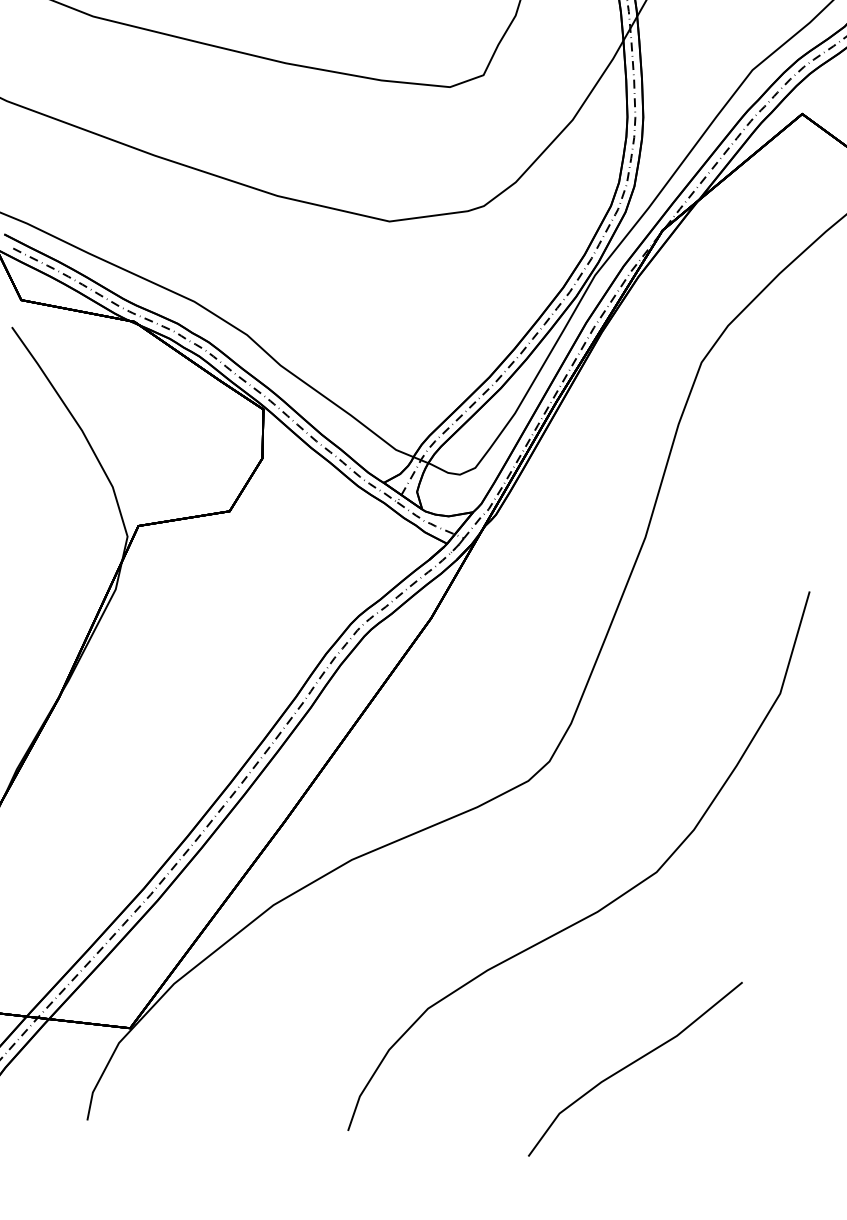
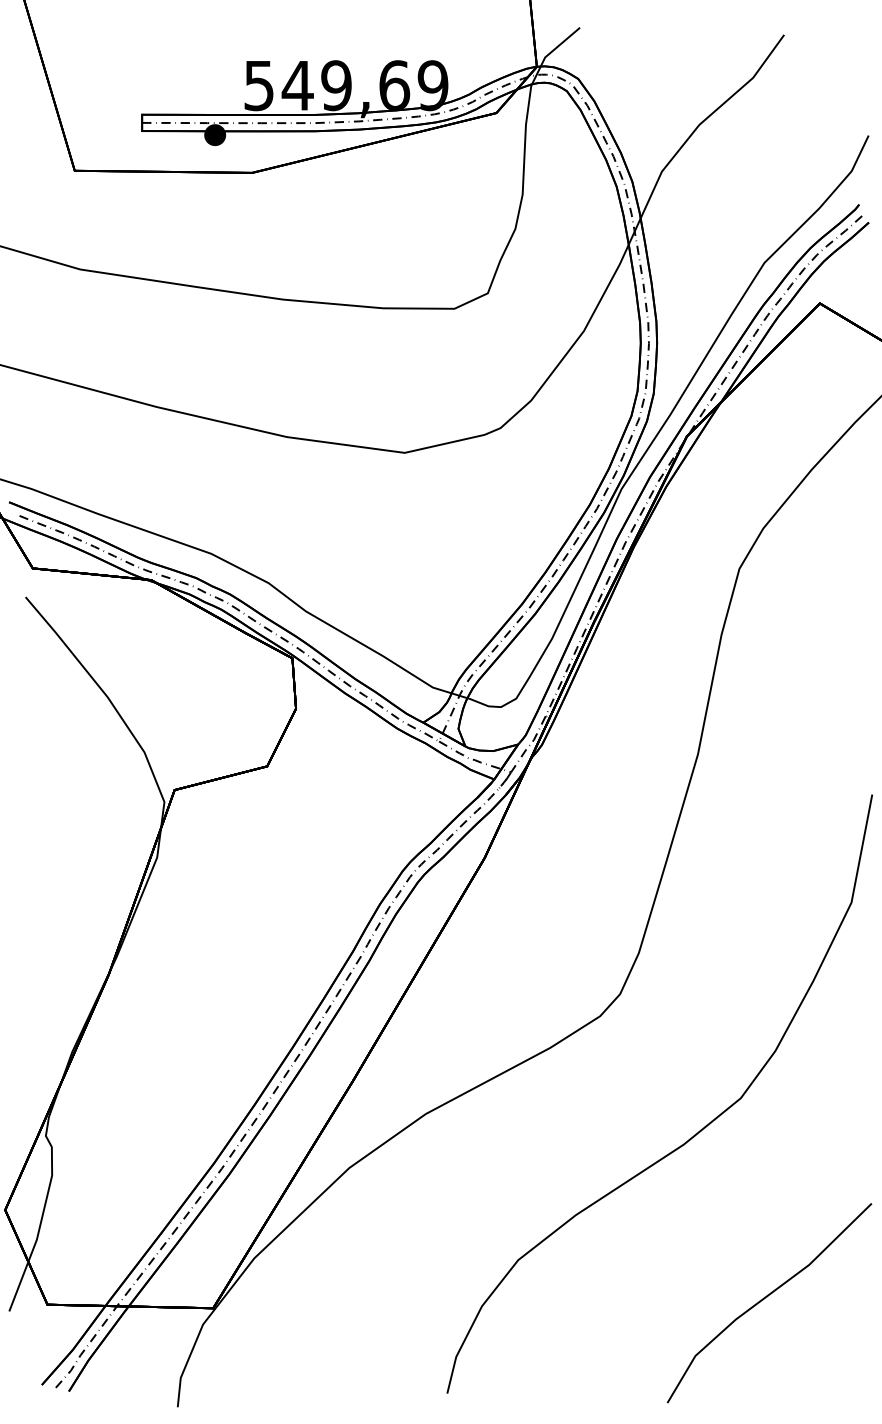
line: (633, 1063) -> (767, 1297), moved

